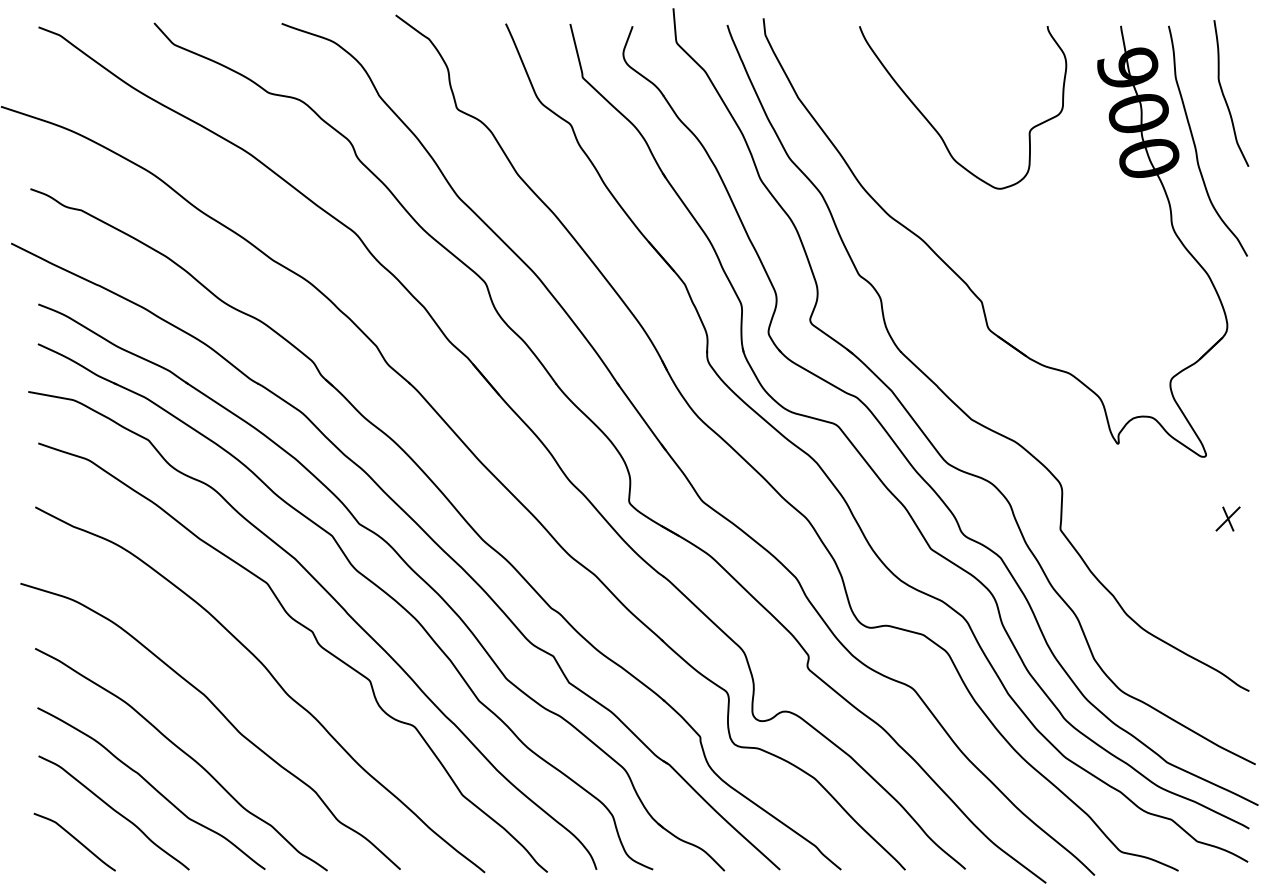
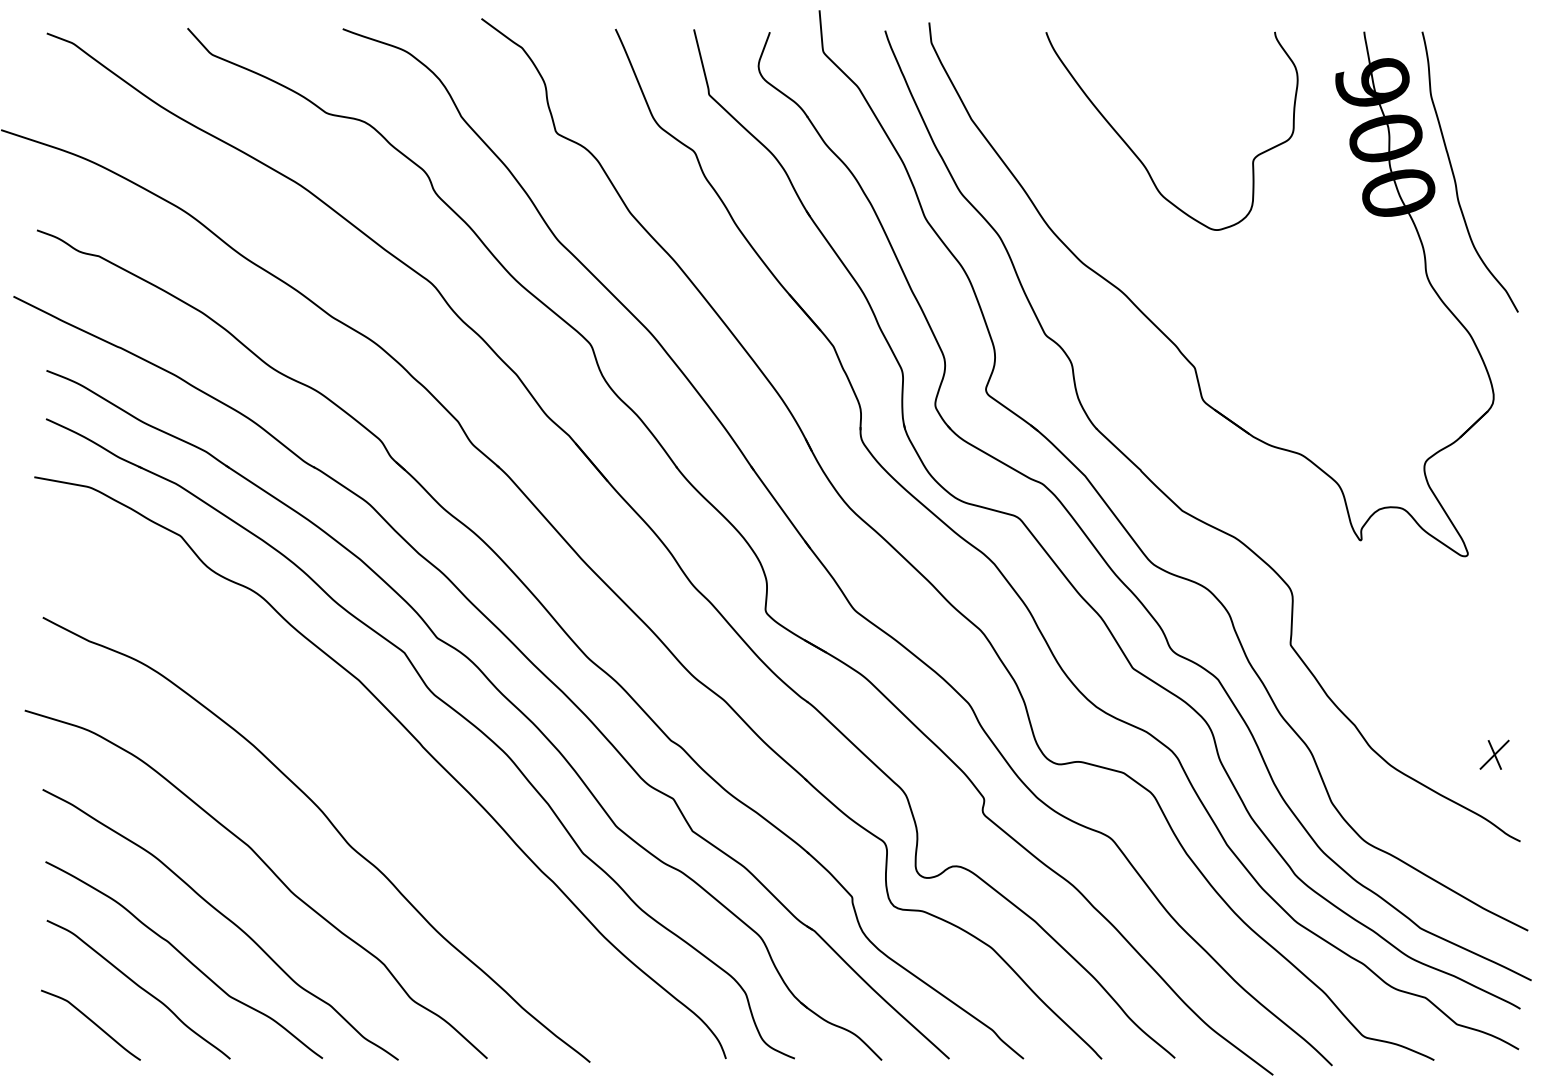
curve: (1224, 94) -> (1490, 115), removed
part: (1227, 518) -> (1493, 754), moved
curve: (316, 642) -> (385, 782), removed

